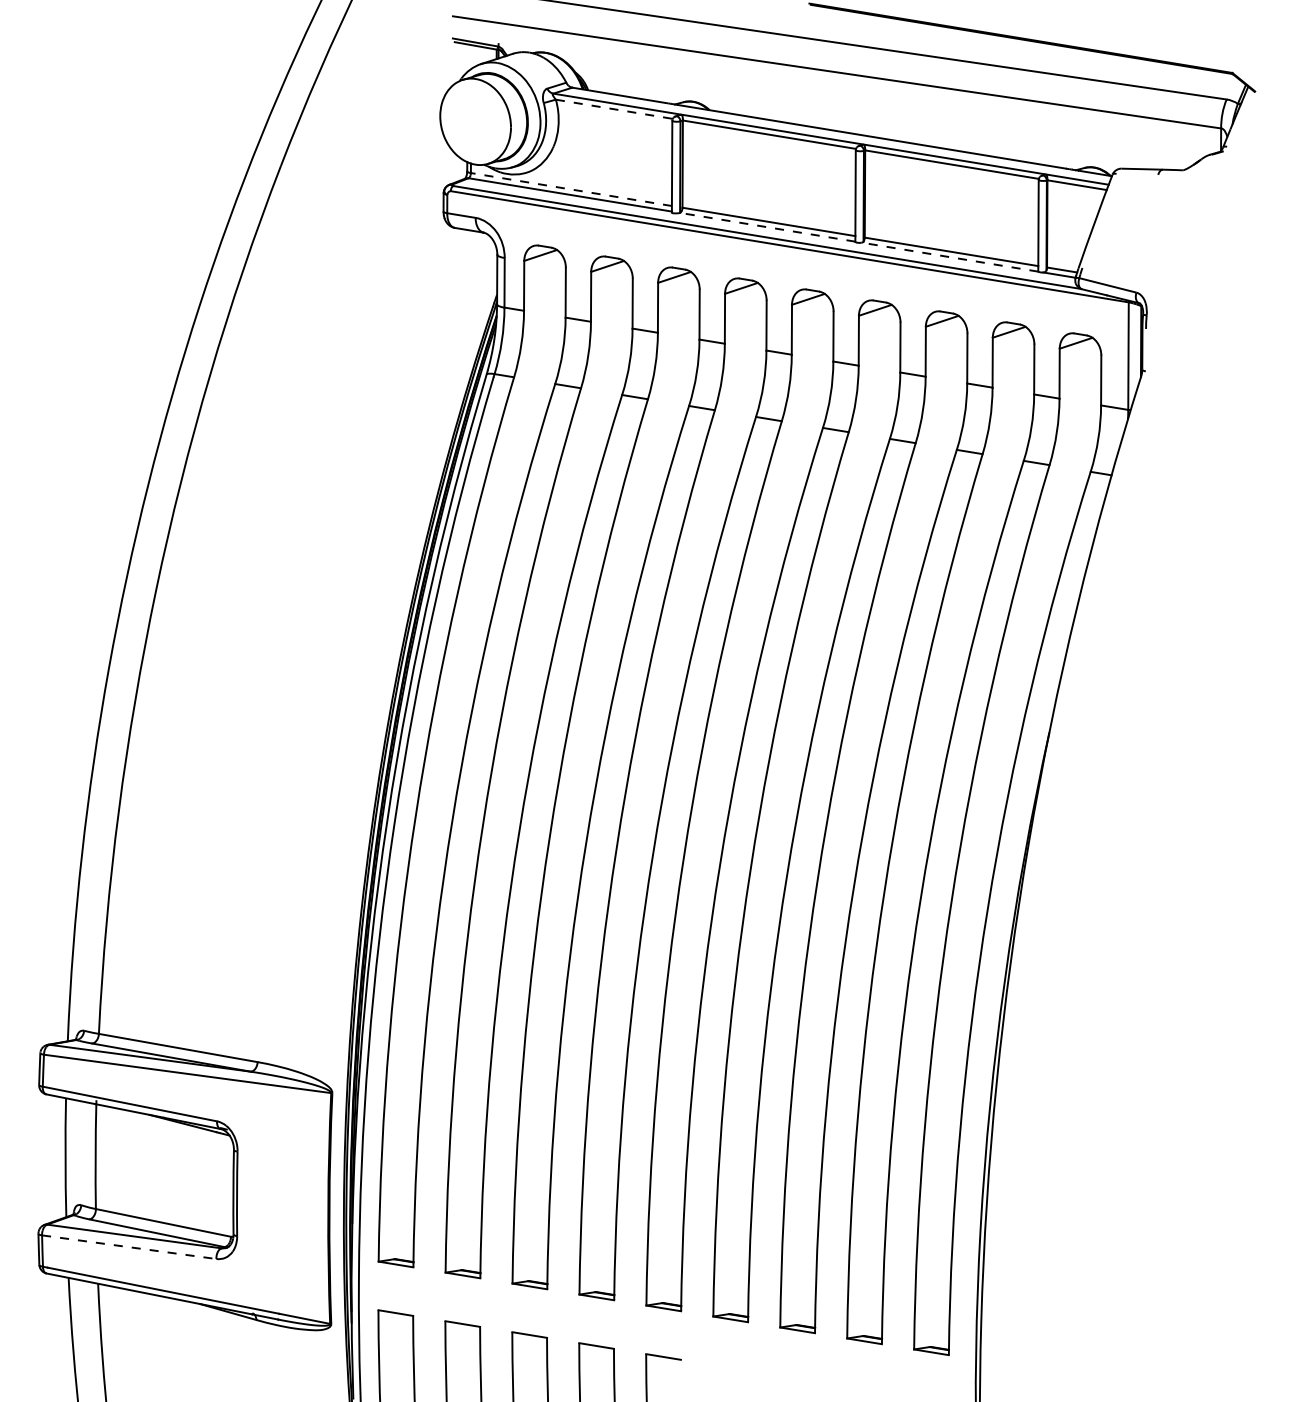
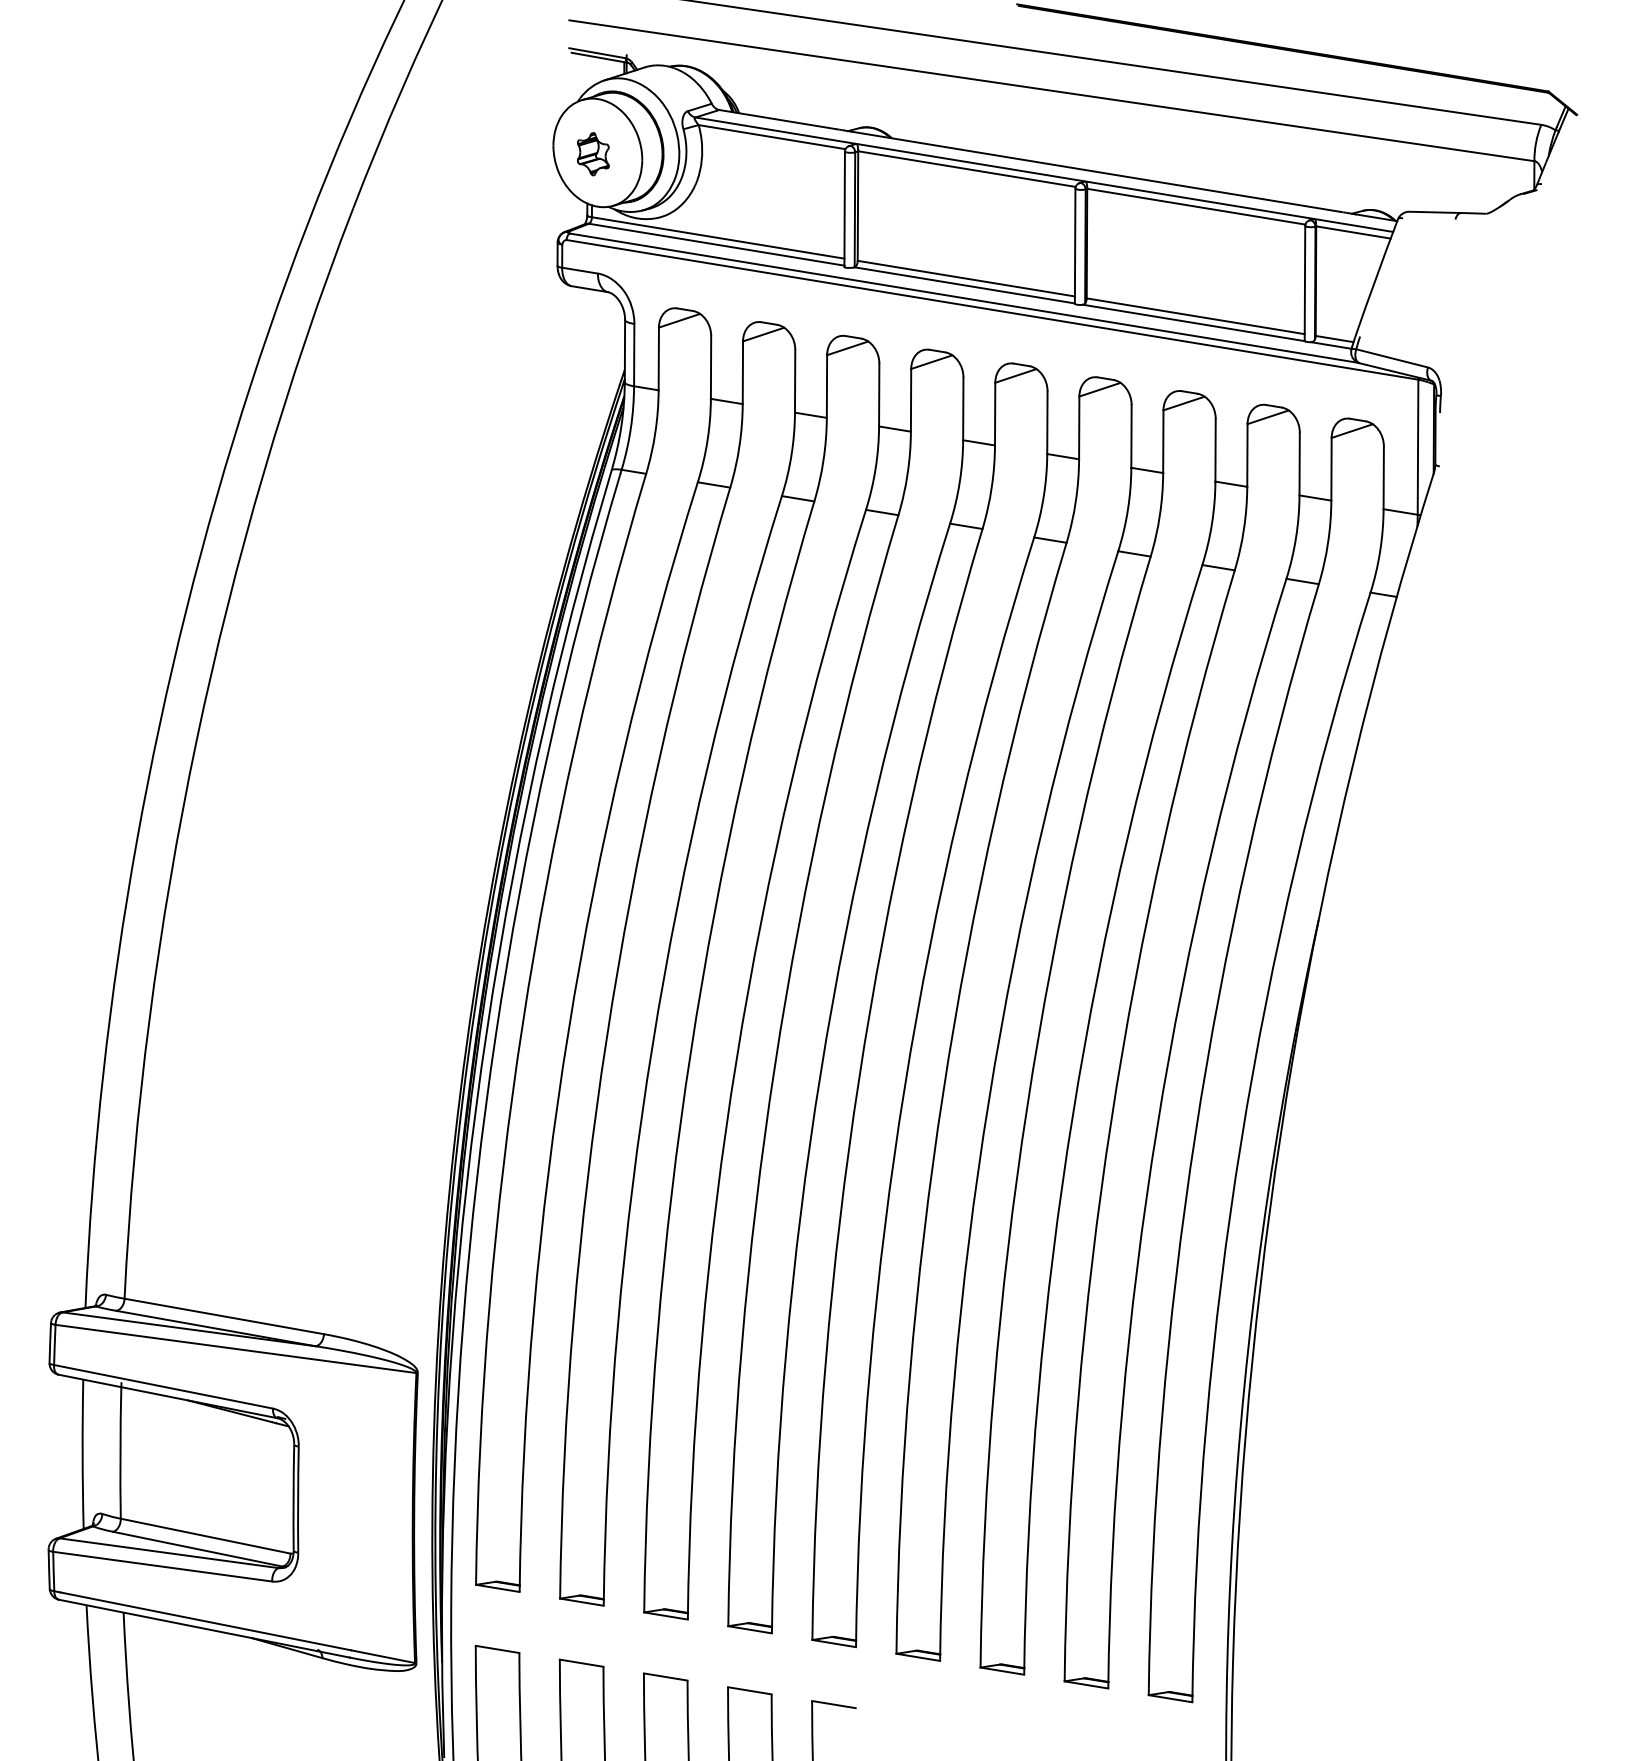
line: (614, 109) -> (772, 137), dashed -> solid
part: (472, 123) -> (593, 154), added
line: (571, 189) -> (718, 237), dashed -> solid
line: (767, 227) -> (964, 285), dashed -> solid
line: (949, 256) -> (1193, 322), dashed -> solid
line: (129, 1247) -> (163, 1566), dashed -> solid

